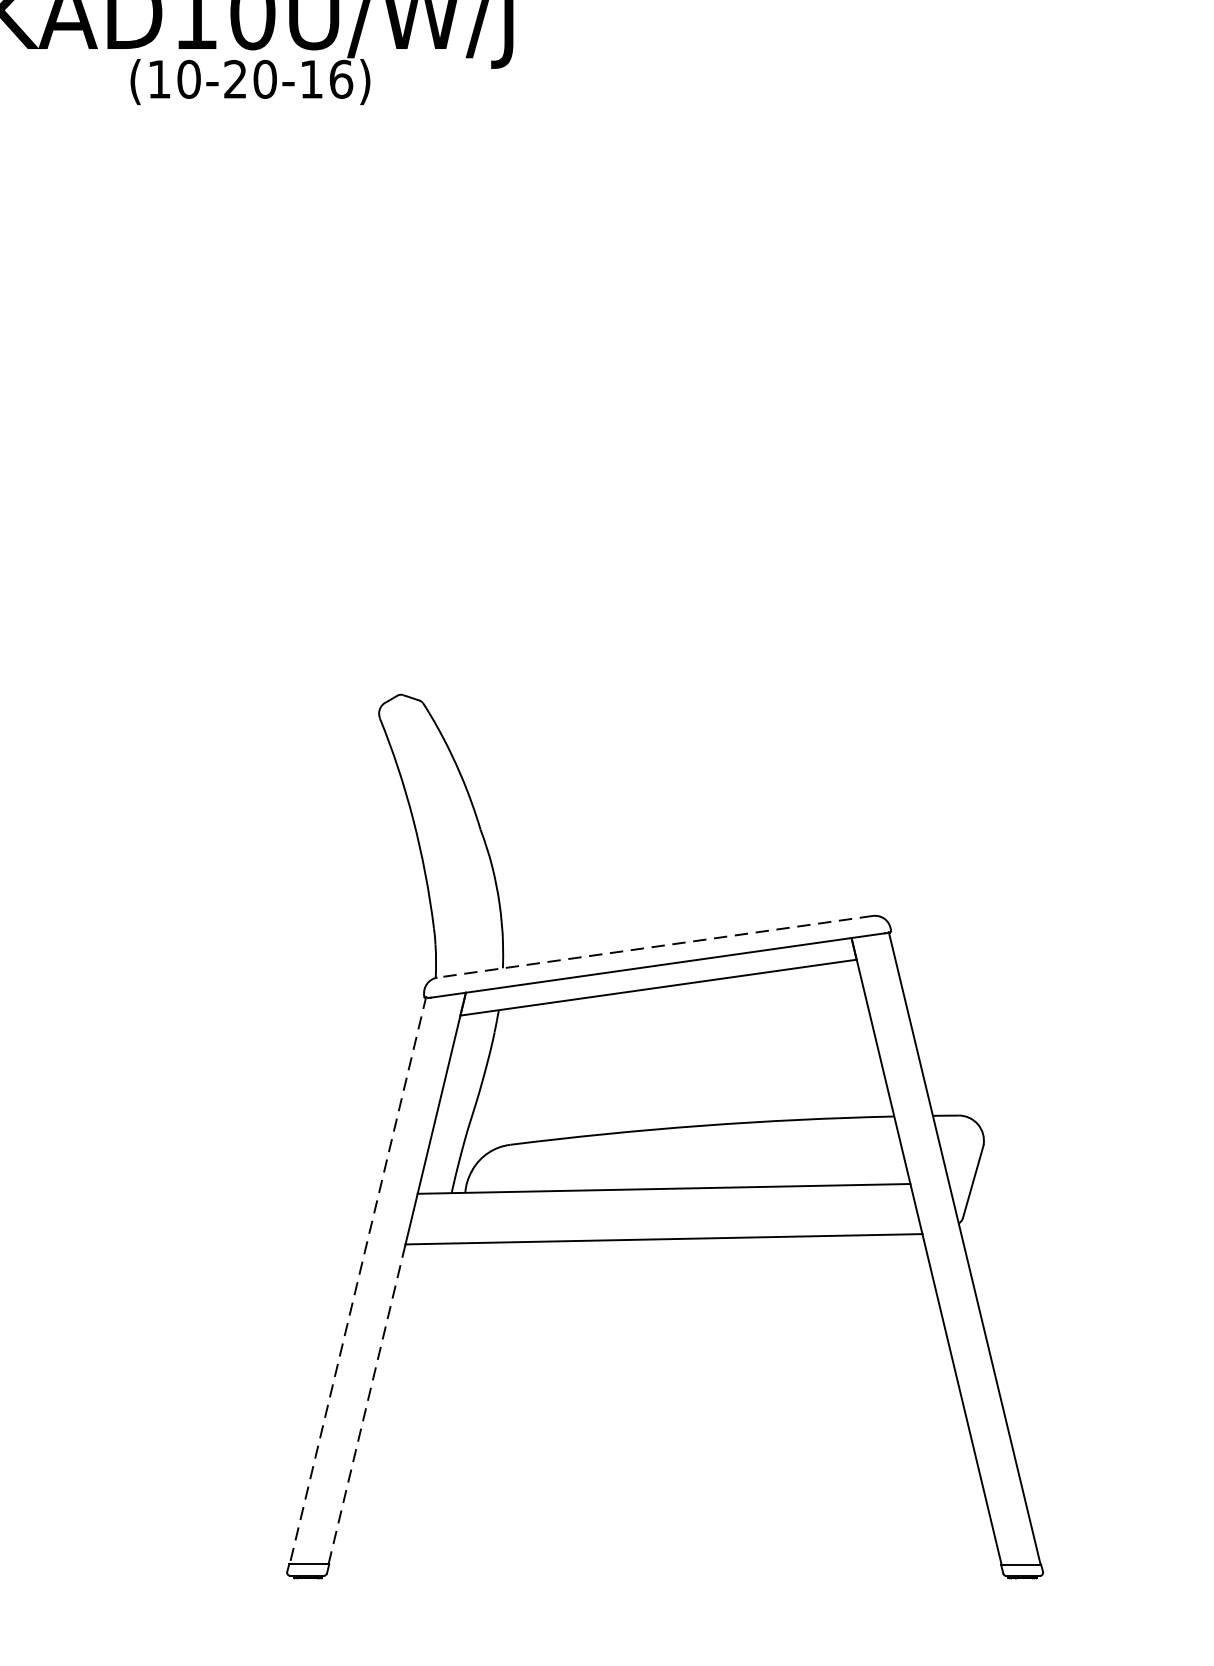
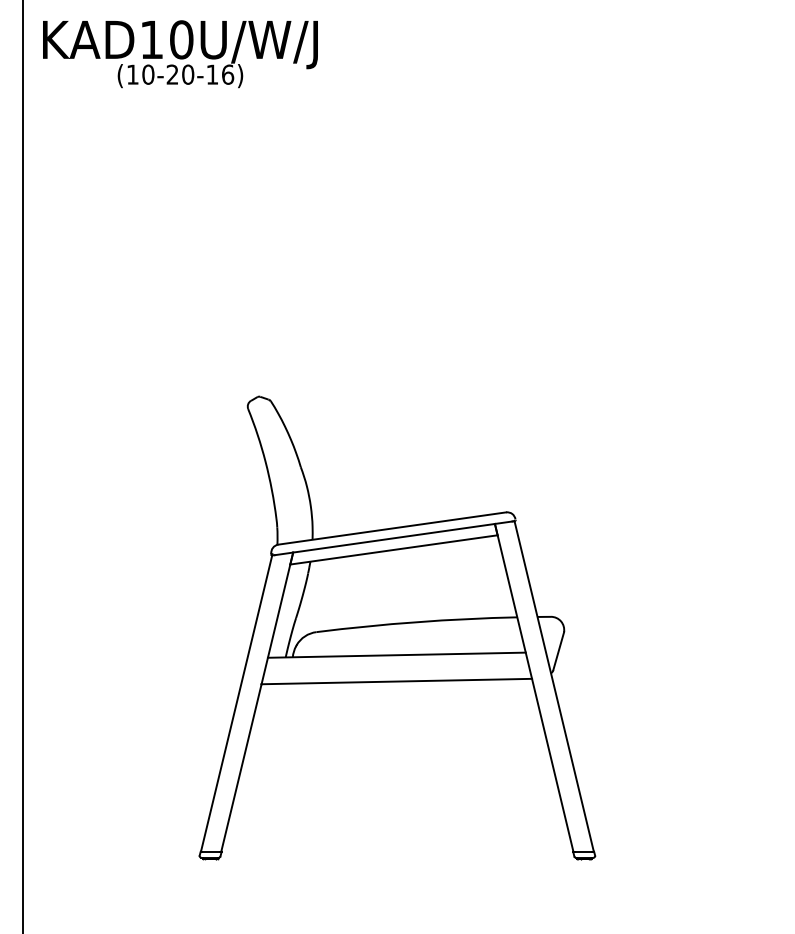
line: (653, 946) -> (391, 528), dashed -> solid
line: (357, 1279) -> (236, 702), dashed -> solid
line: (367, 1403) -> (241, 767), dashed -> solid

